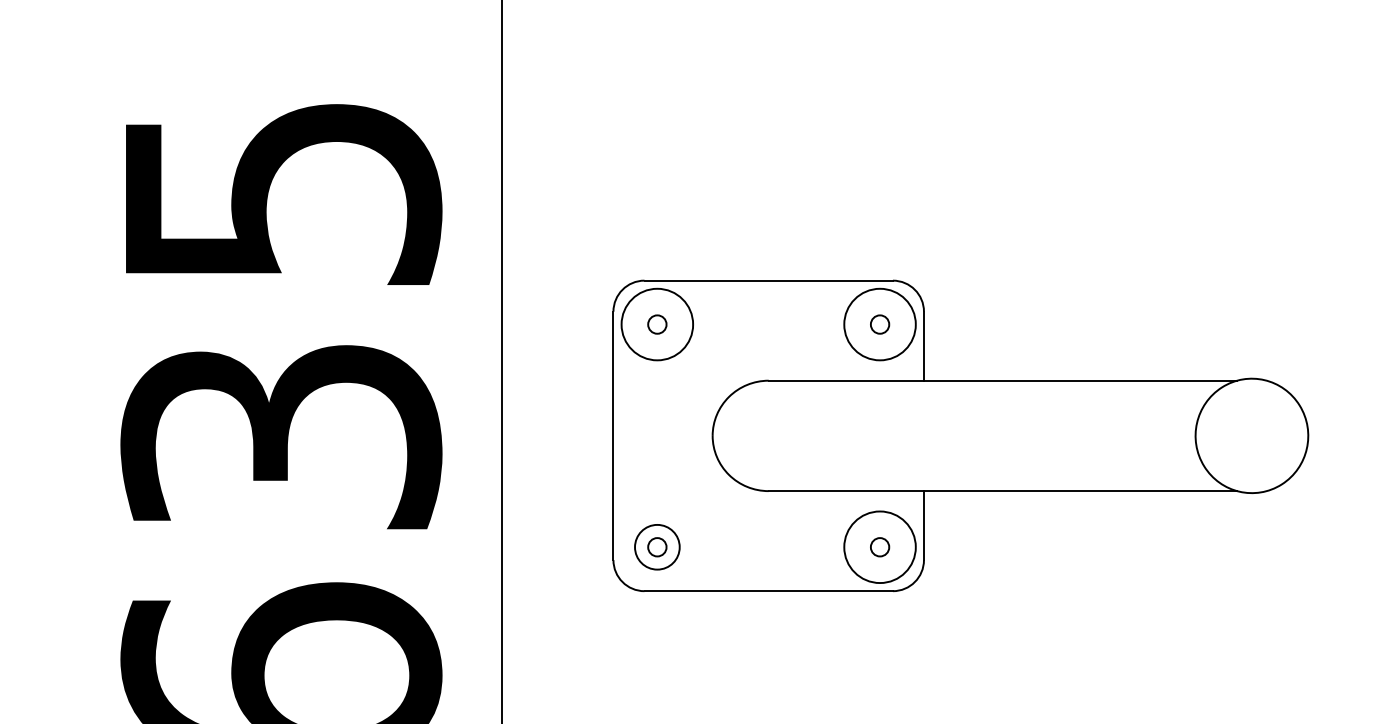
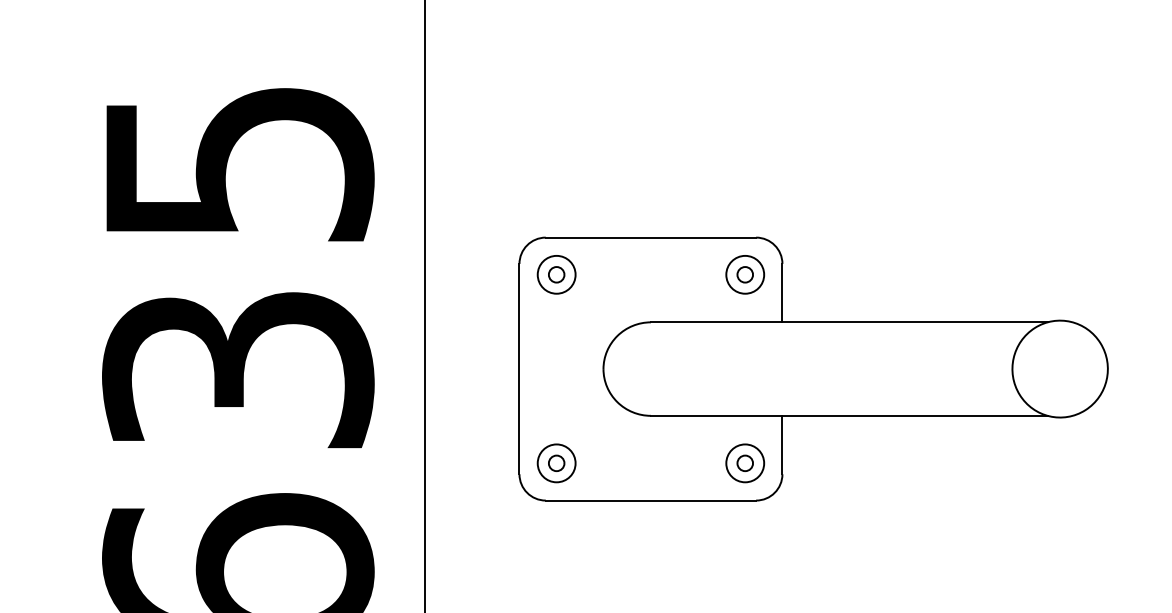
circle: (657, 324) -> (556, 274), size x0.62
circle: (880, 324) -> (745, 274), size x0.62
circle: (880, 547) -> (745, 463), size x0.62

